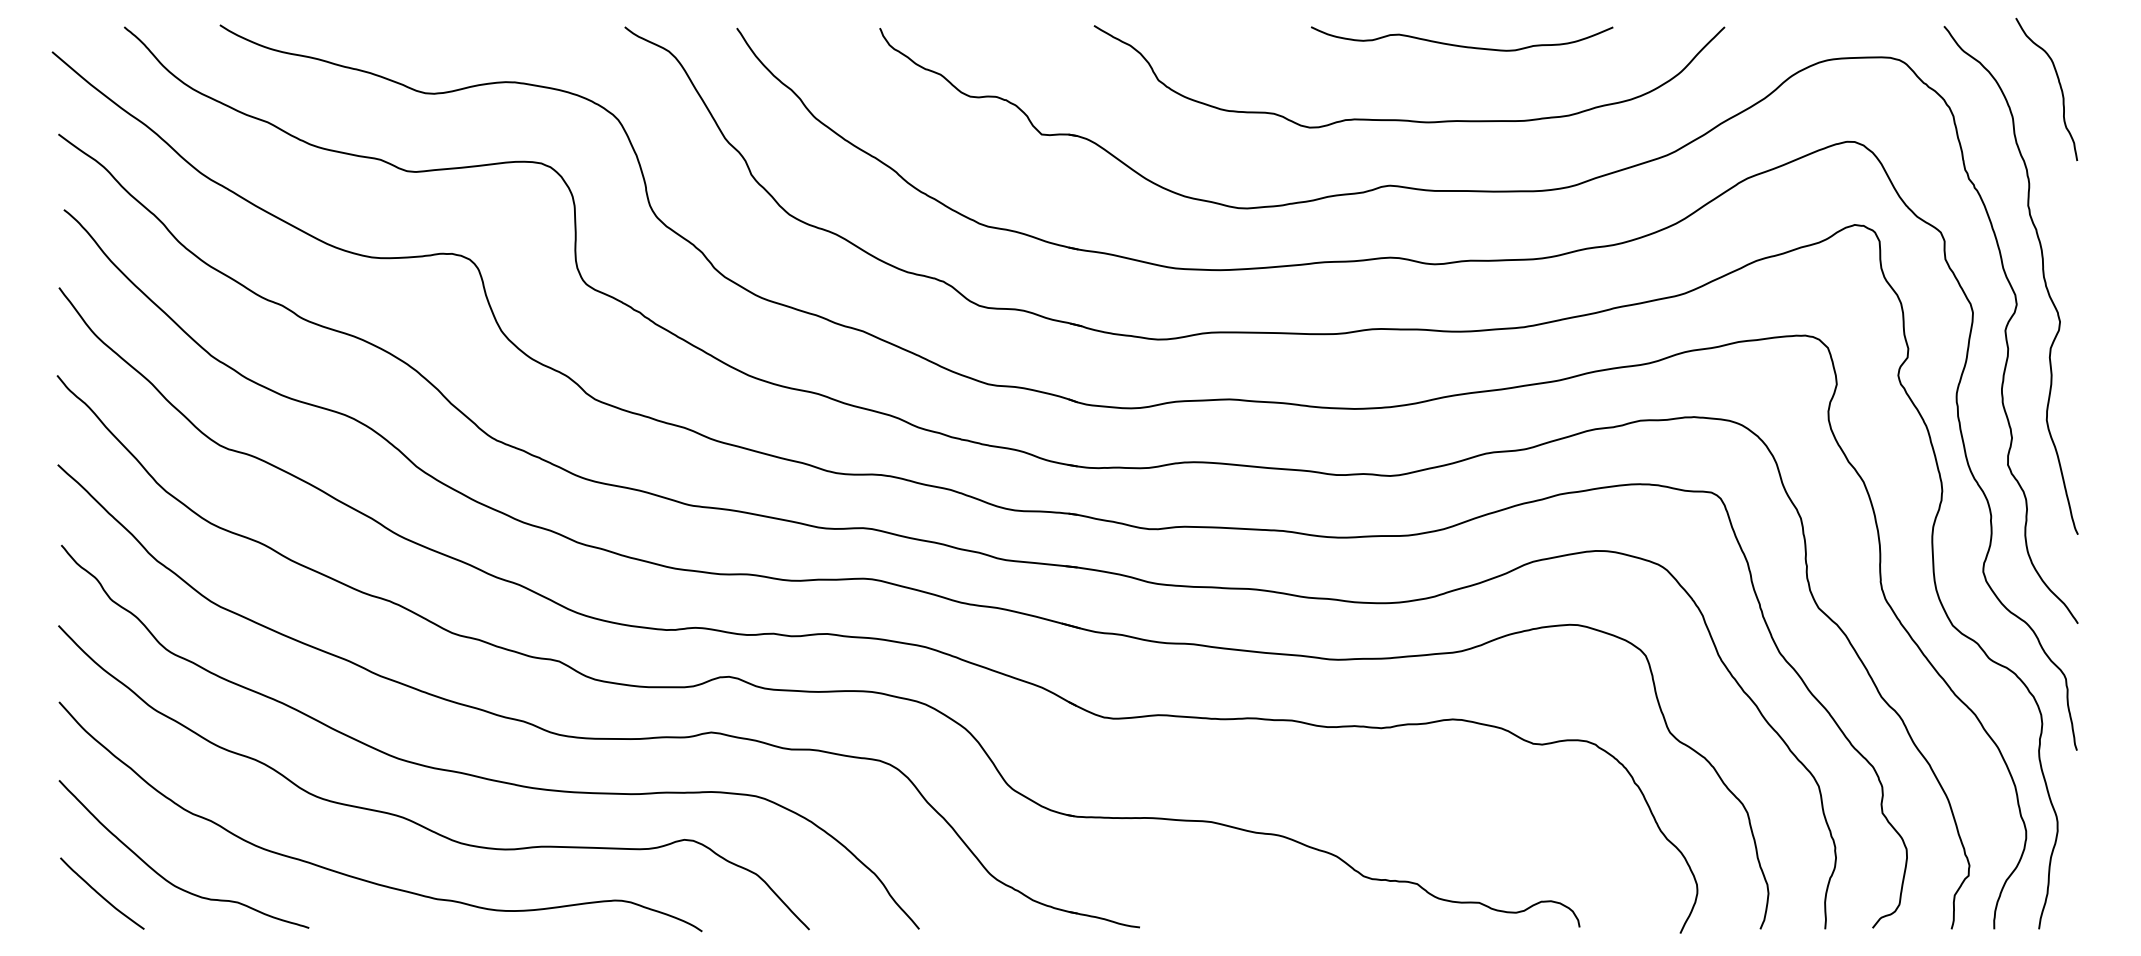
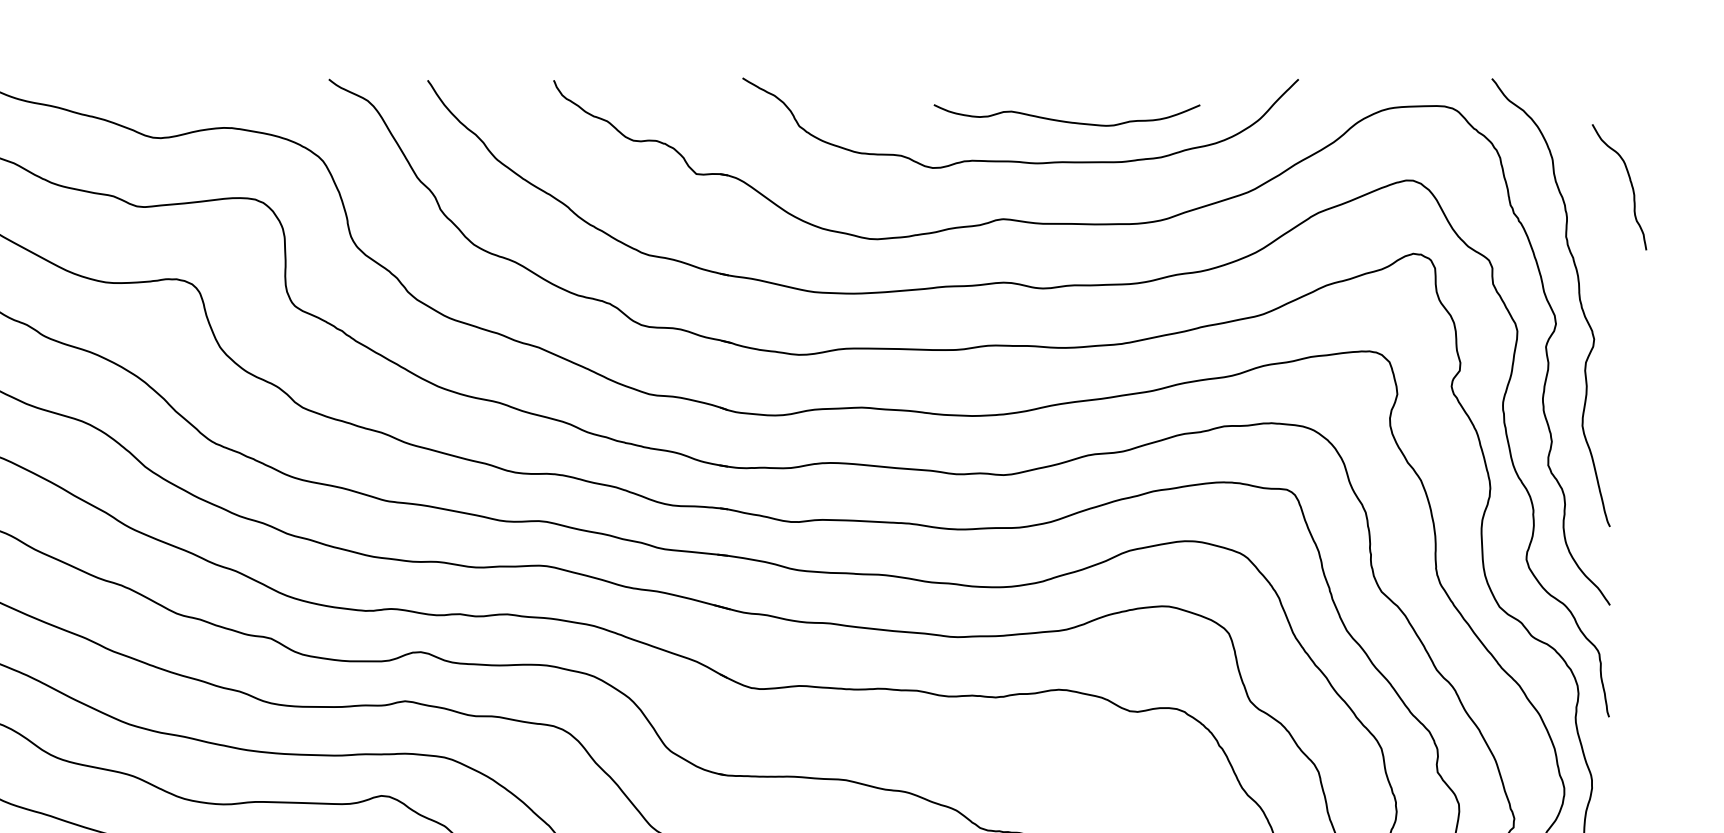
curve: (1462, 45) -> (1067, 121), moved
curve: (2058, 83) -> (1629, 181), moved

